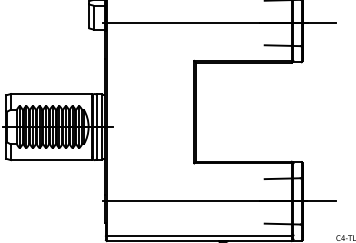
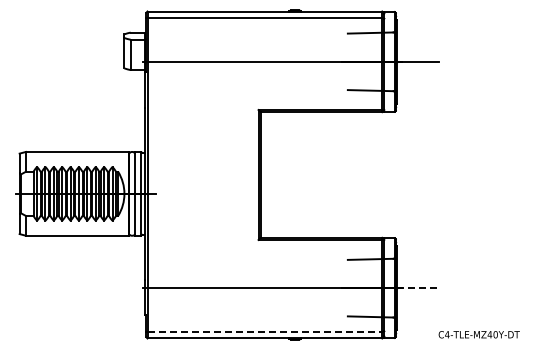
line: (319, 201) -> (417, 288), solid -> dashed
line: (199, 236) -> (265, 332), solid -> dashed

